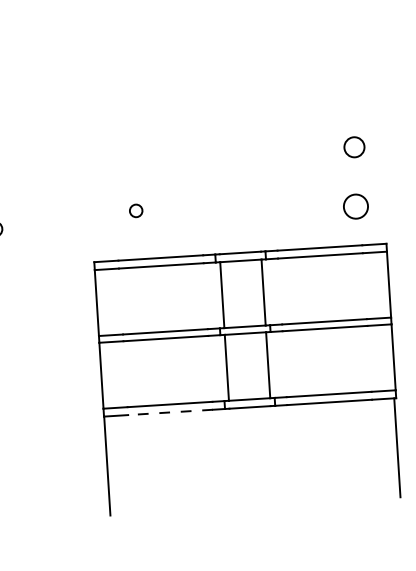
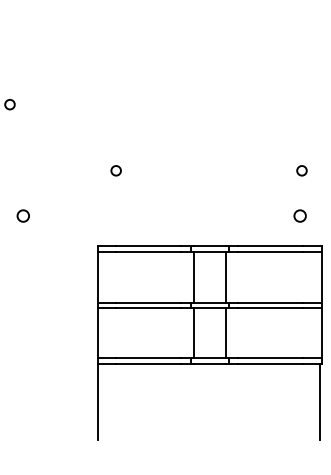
circle: (353, 147) -> (301, 170), size x0.62
circle: (354, 205) -> (299, 215), size x0.62
circle: (135, 210) -> (115, 170), moved
line: (170, 412) -> (148, 364), dashed -> solid

